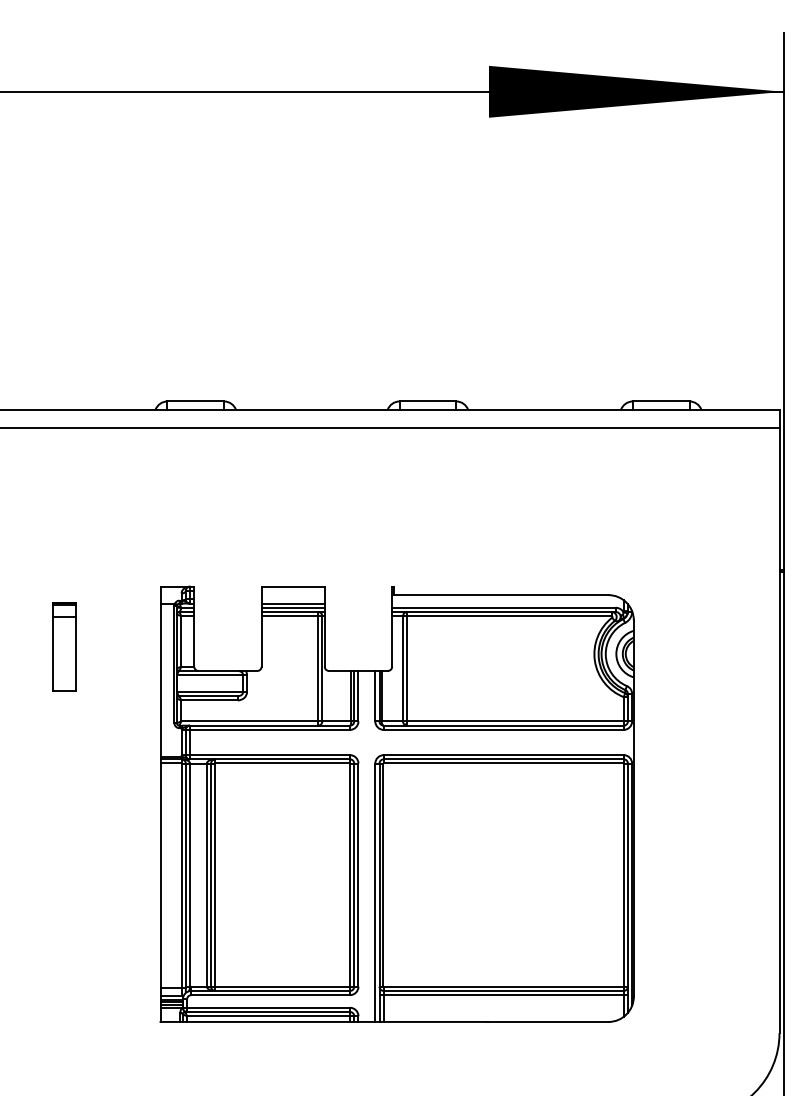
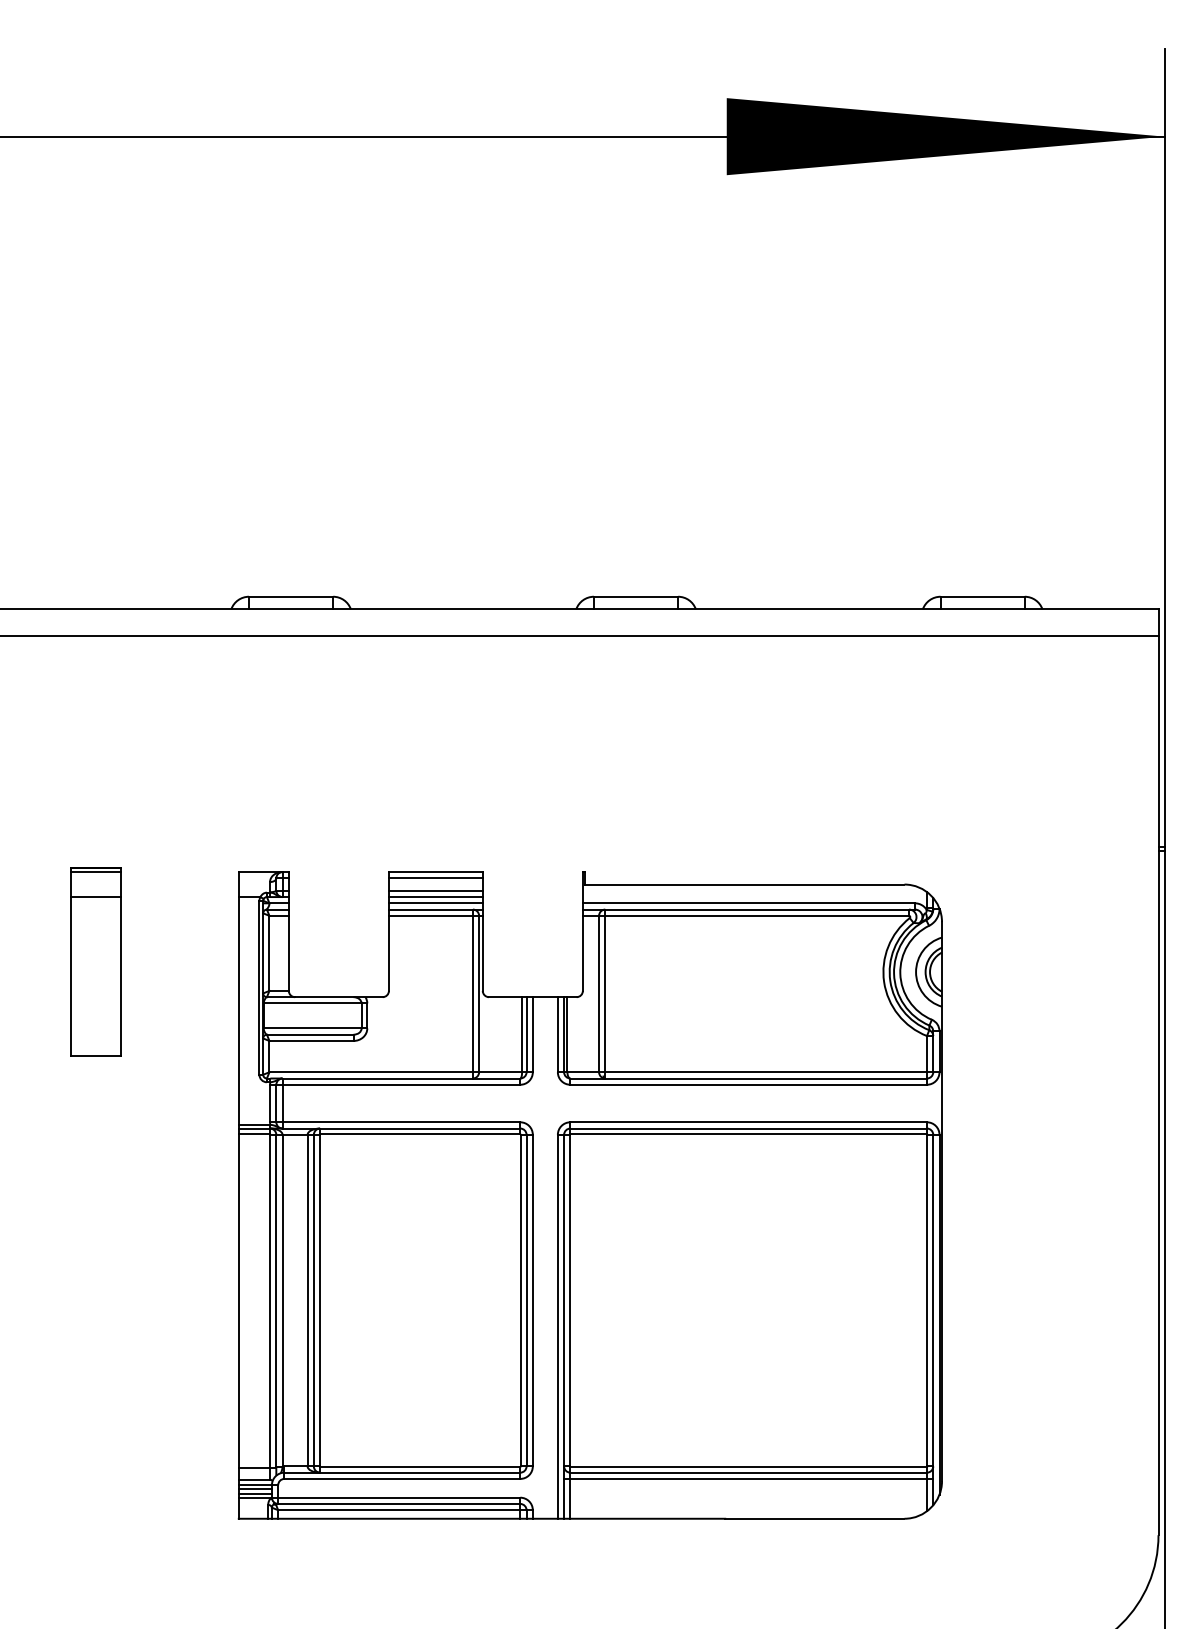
line: (292, 590) -> (434, 877), added
line: (292, 599) -> (434, 891), added
part: (64, 646) -> (96, 960), size x1.43

